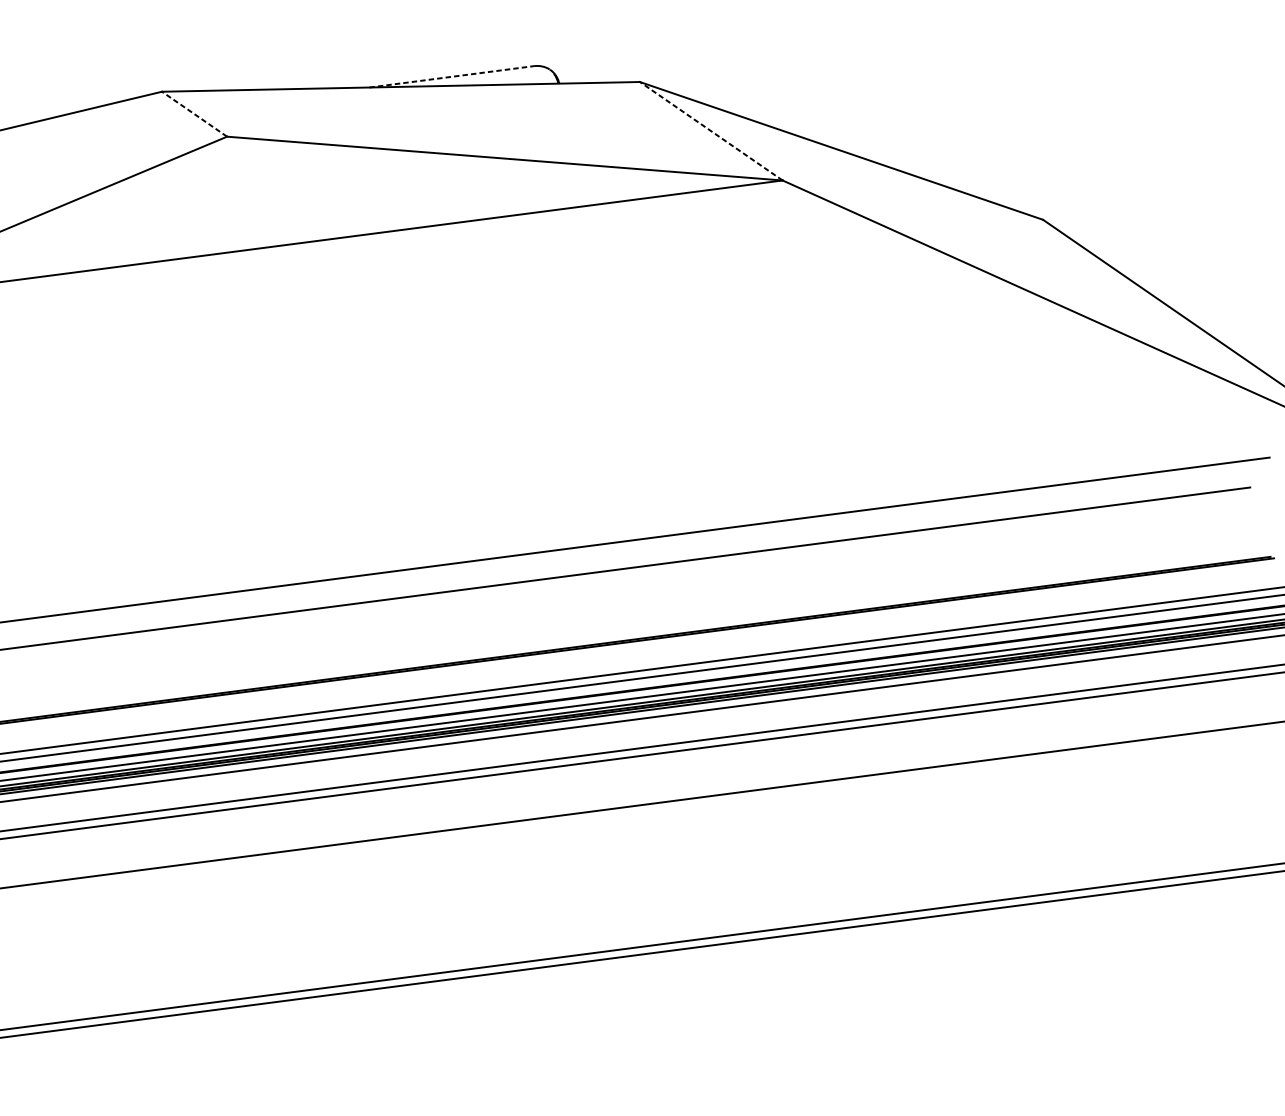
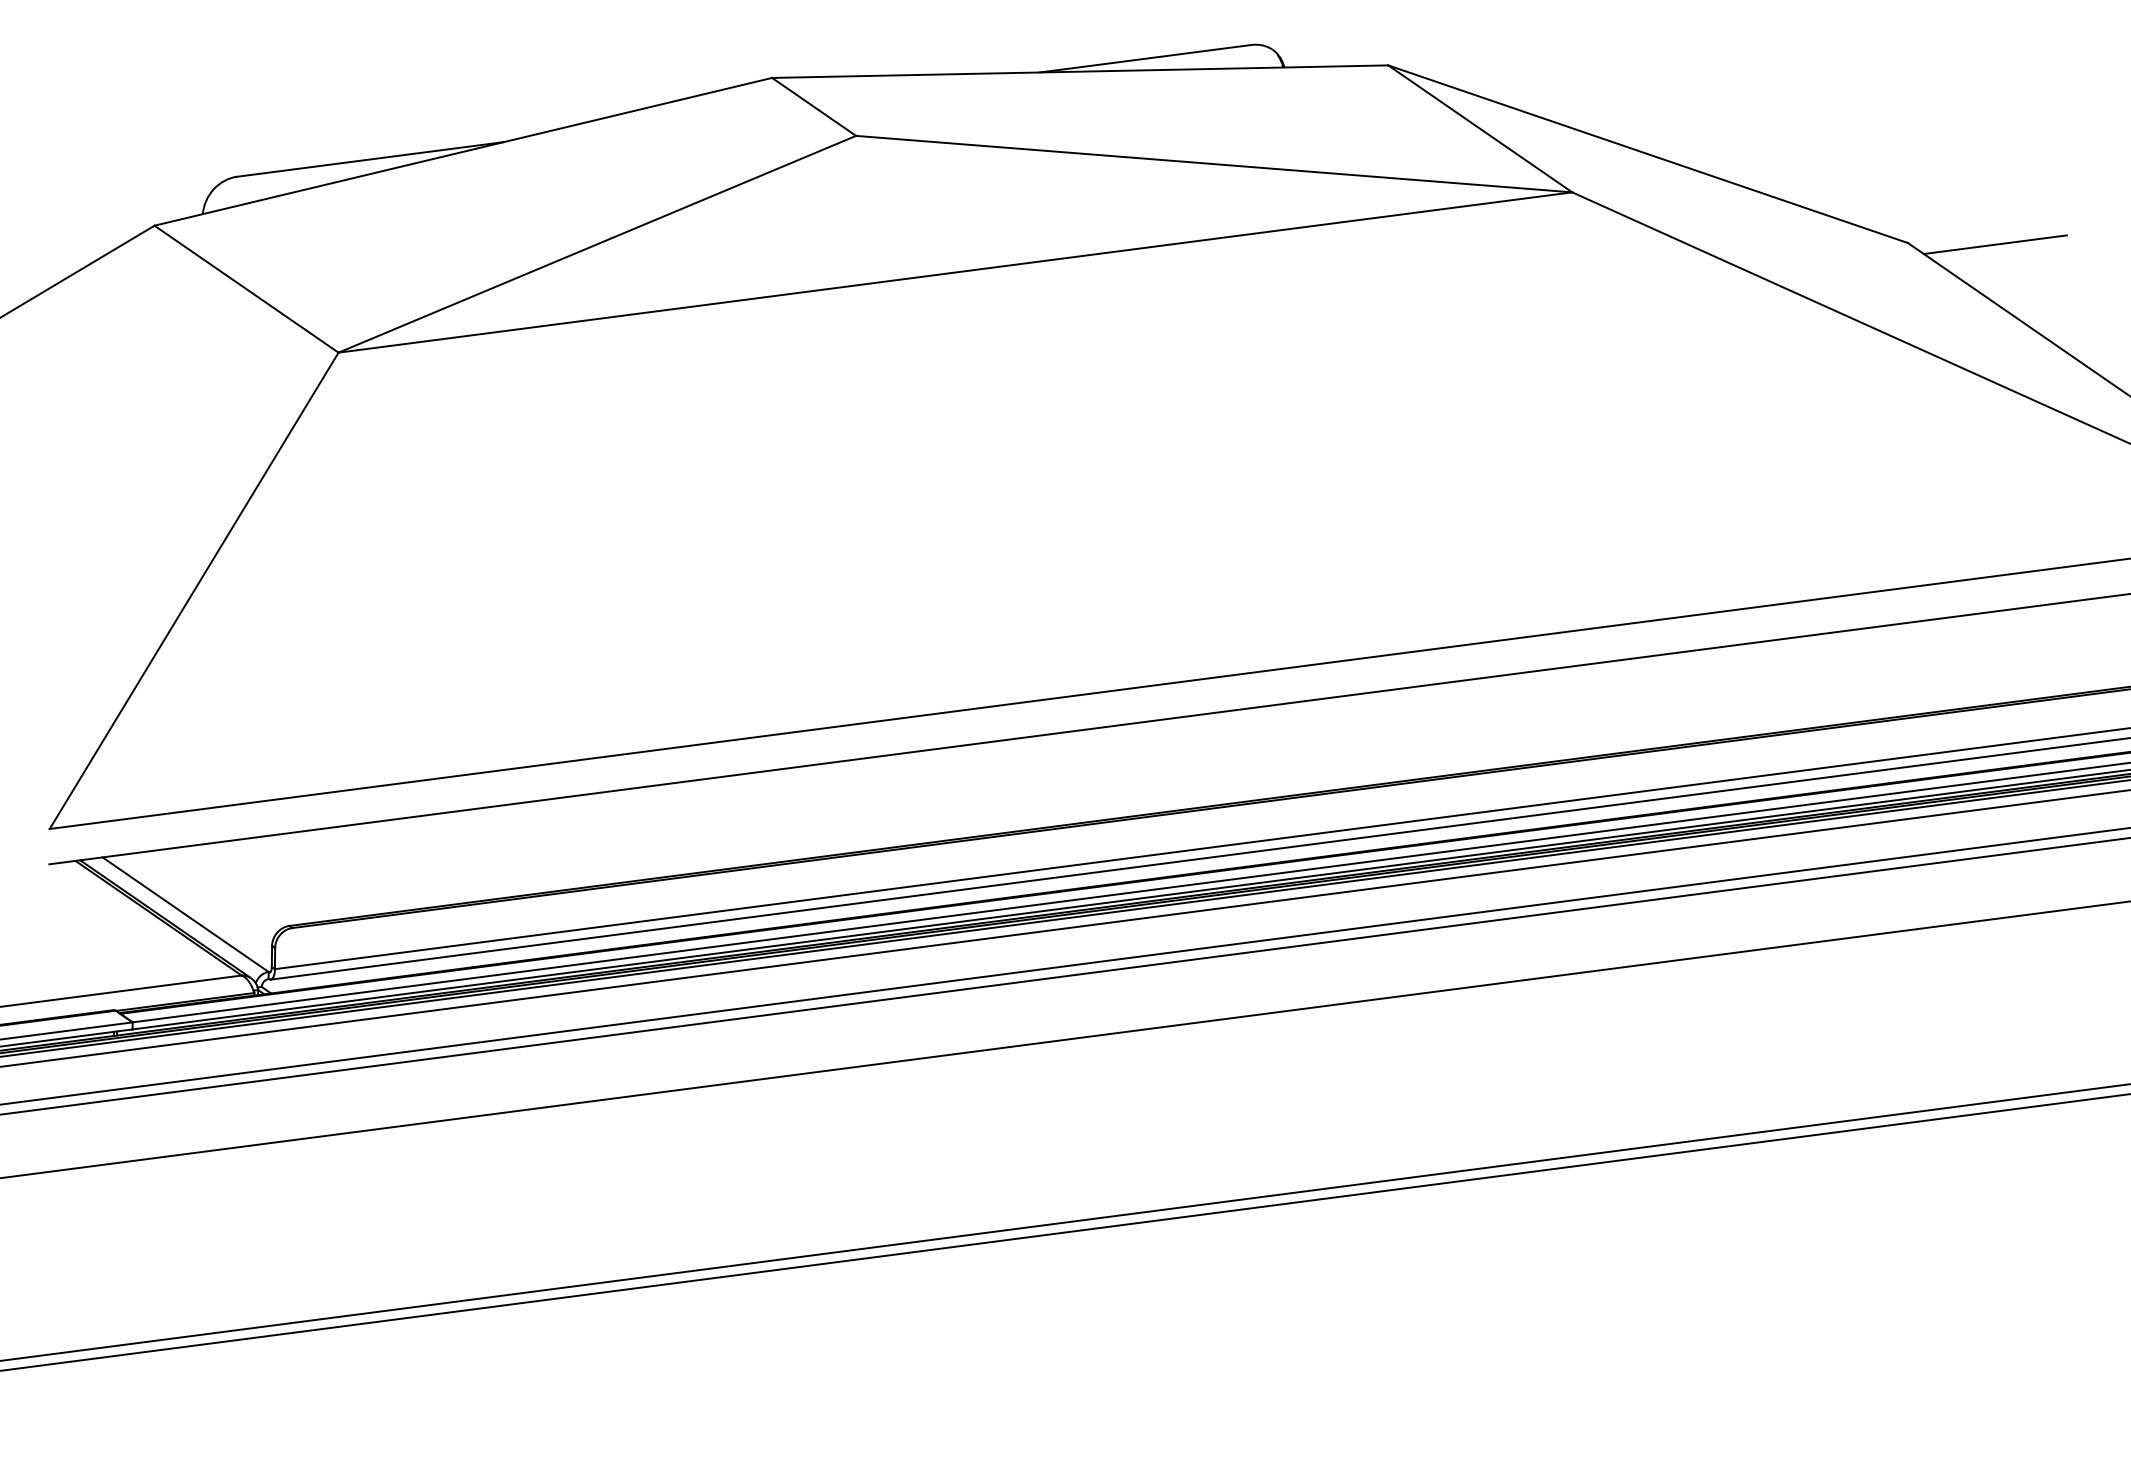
line: (452, 76) -> (1146, 58), dashed -> solid
line: (194, 113) -> (813, 106), dashed -> solid
line: (711, 130) -> (1480, 128), dashed -> solid
line: (1110, 220) -> (1994, 244), added

